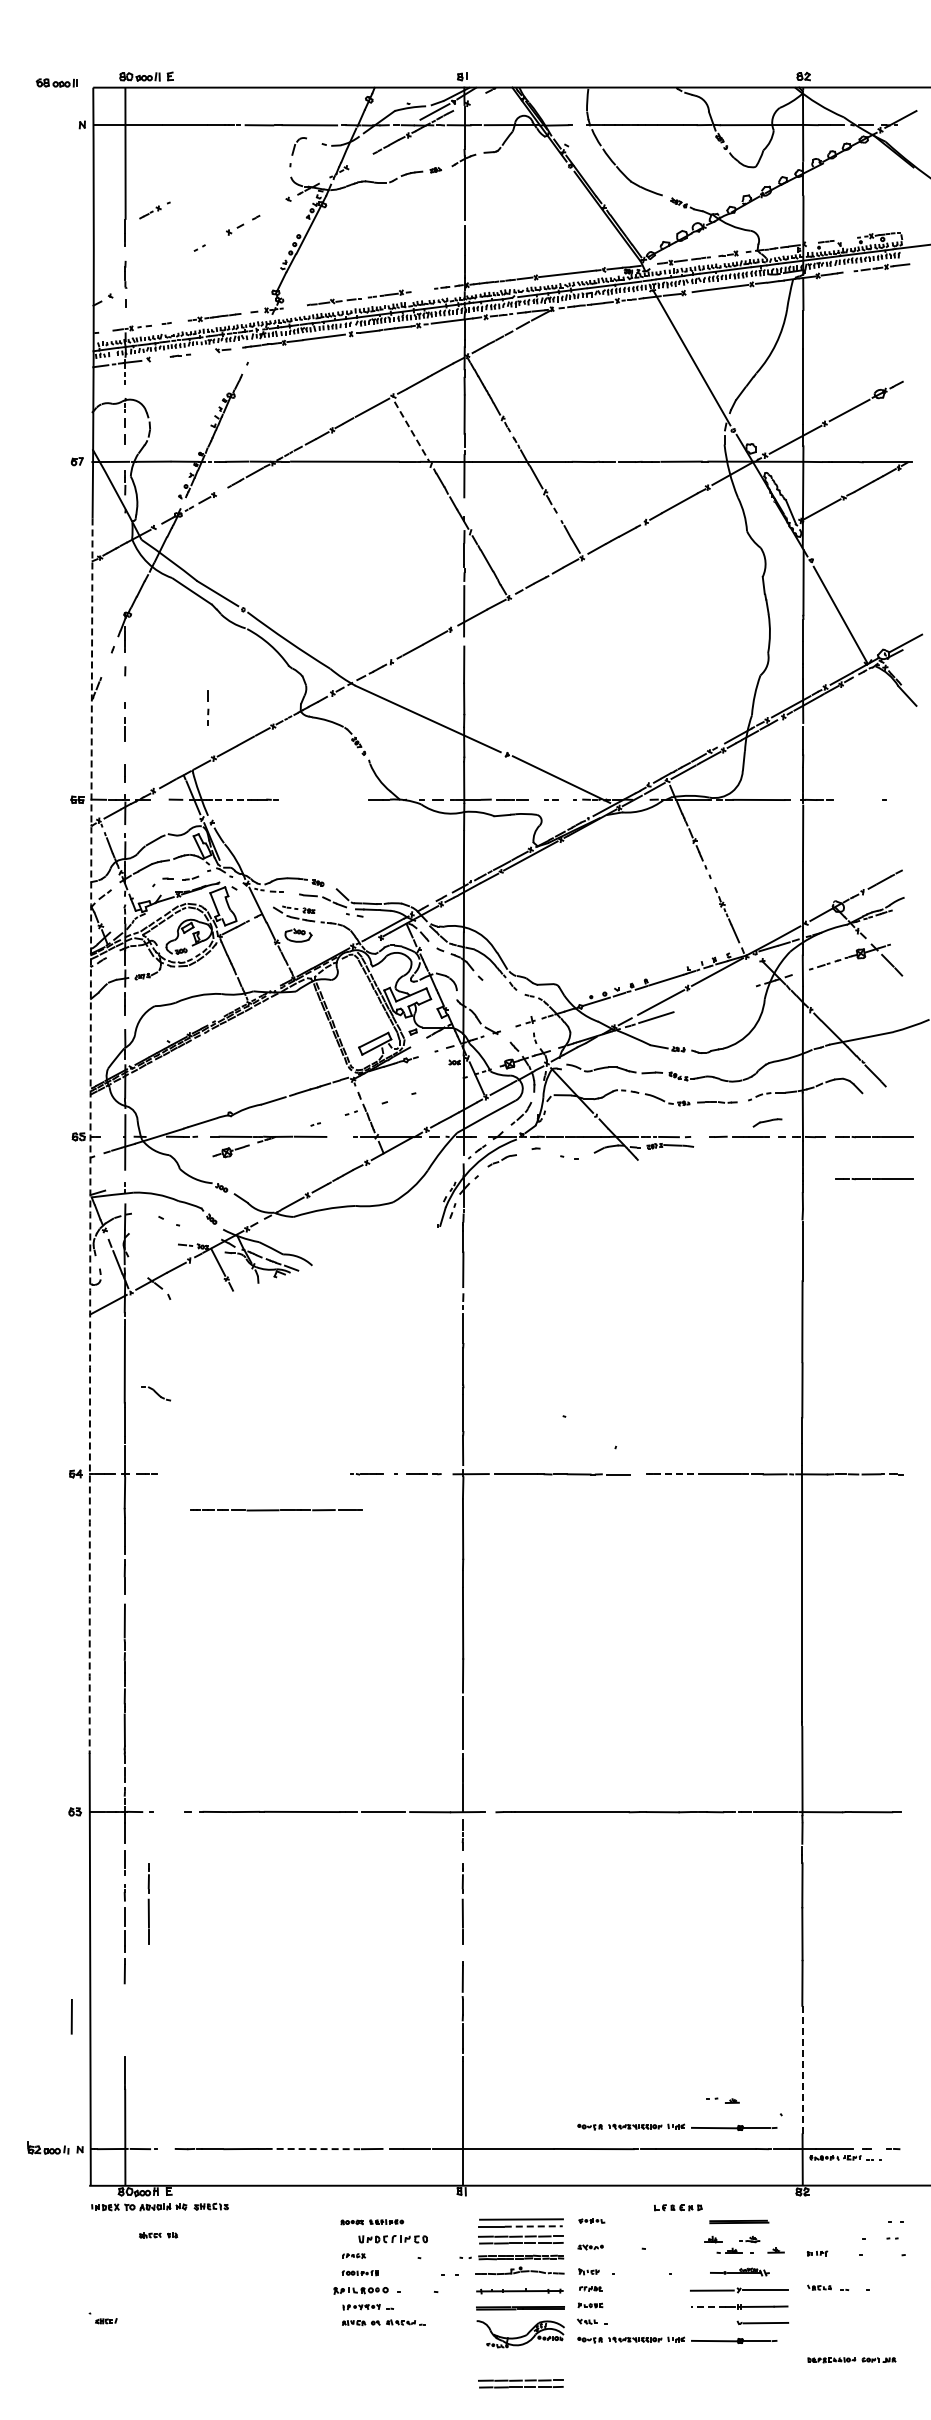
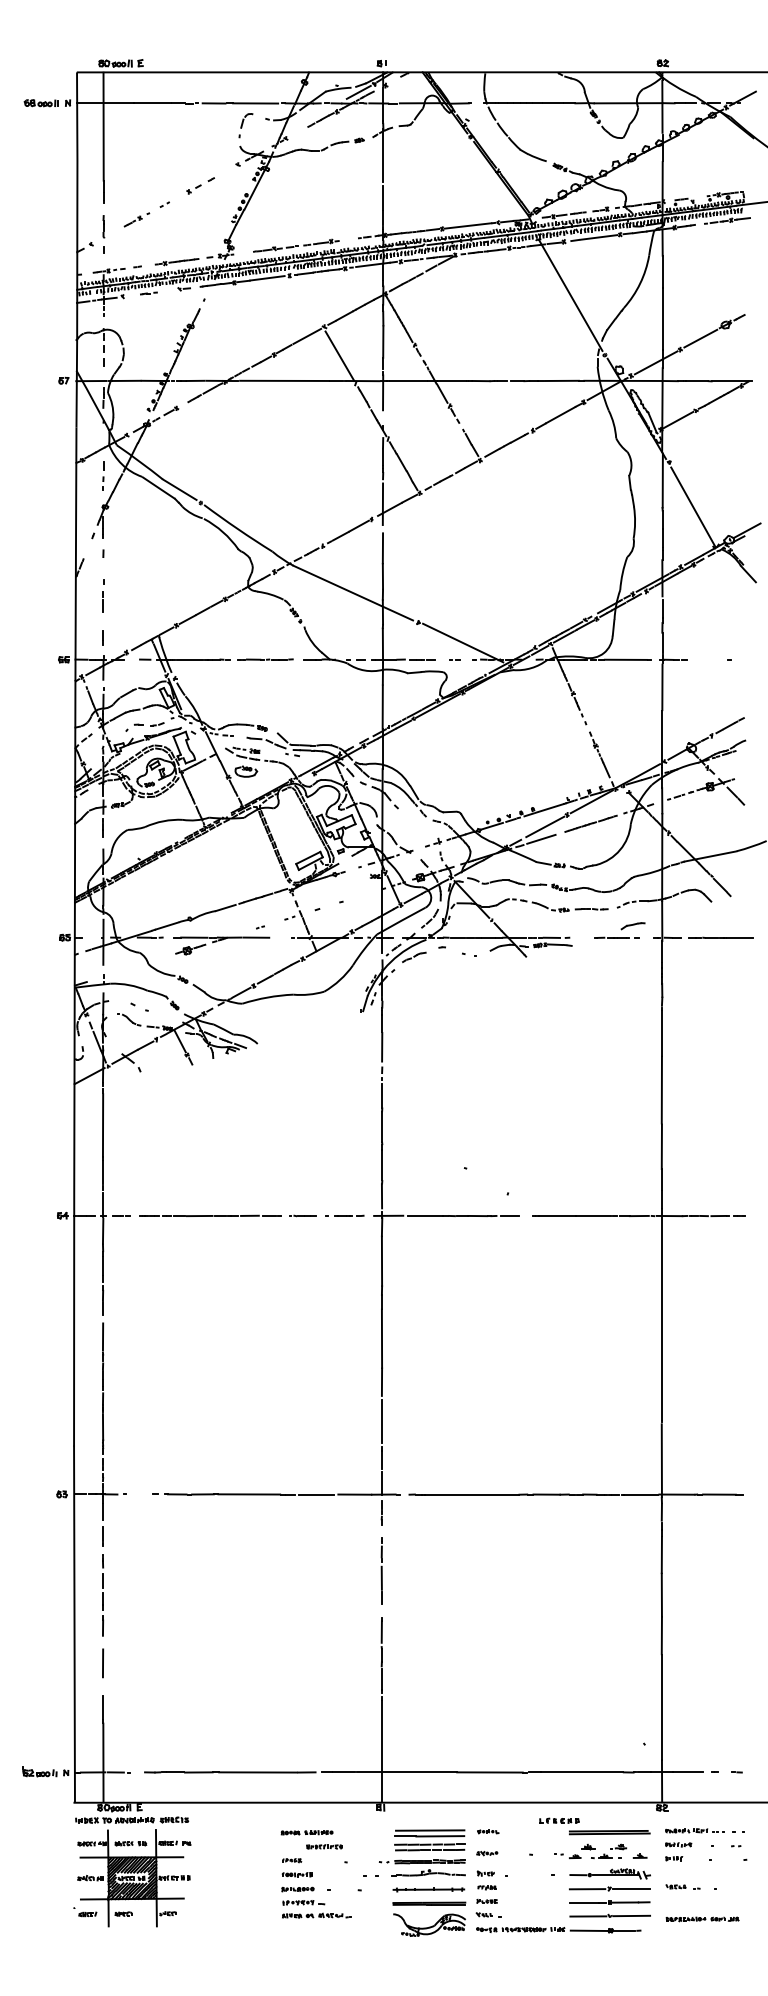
part: (56, 82) -> (40, 102), moved
part: (154, 210) -> (136, 219), moved
line: (412, 431) -> (340, 355), dashed -> solid
part: (208, 707) -> (103, 475), moved
line: (230, 799) -> (190, 659), dashed -> solid
line: (320, 799) -> (264, 659), added
line: (716, 998) -> (590, 823), added
arc: (90, 1136) -> (74, 937), dashed -> solid
part: (747, 1137) -> (616, 938), size x0.71
line: (874, 1179) -> (721, 972), removed
part: (155, 1393) -> (128, 1019), moved
line: (676, 1474) -> (558, 1216), dashed -> solid
line: (276, 1510) -> (210, 1216), moved
line: (148, 1903) -> (122, 1569), removed
line: (71, 2016) -> (102, 1663), moved
line: (802, 2069) -> (661, 1706), dashed -> solid
part: (722, 2100) -> (567, 1856), moved
part: (677, 2126) -> (558, 1753), removed
line: (313, 2149) -> (258, 1772), dashed -> solid
part: (845, 2157) -> (694, 1830), moved
part: (739, 2221) -> (609, 1832), size x1.67
line: (533, 2226) -> (440, 1836), dashed -> solid
part: (822, 2236) -> (678, 1844), added
part: (393, 2239) -> (324, 1847), size x0.62
part: (739, 2271) -> (609, 1873), size x1.67
part: (162, 2277) -> (134, 1878), added
part: (361, 2291) -> (298, 1889), size x0.71
line: (707, 2307) -> (583, 1903), dashed -> solid
line: (713, 2323) -> (588, 1916), added
part: (851, 2360) -> (702, 1919), moved
part: (520, 2383) -> (429, 1965), removed

